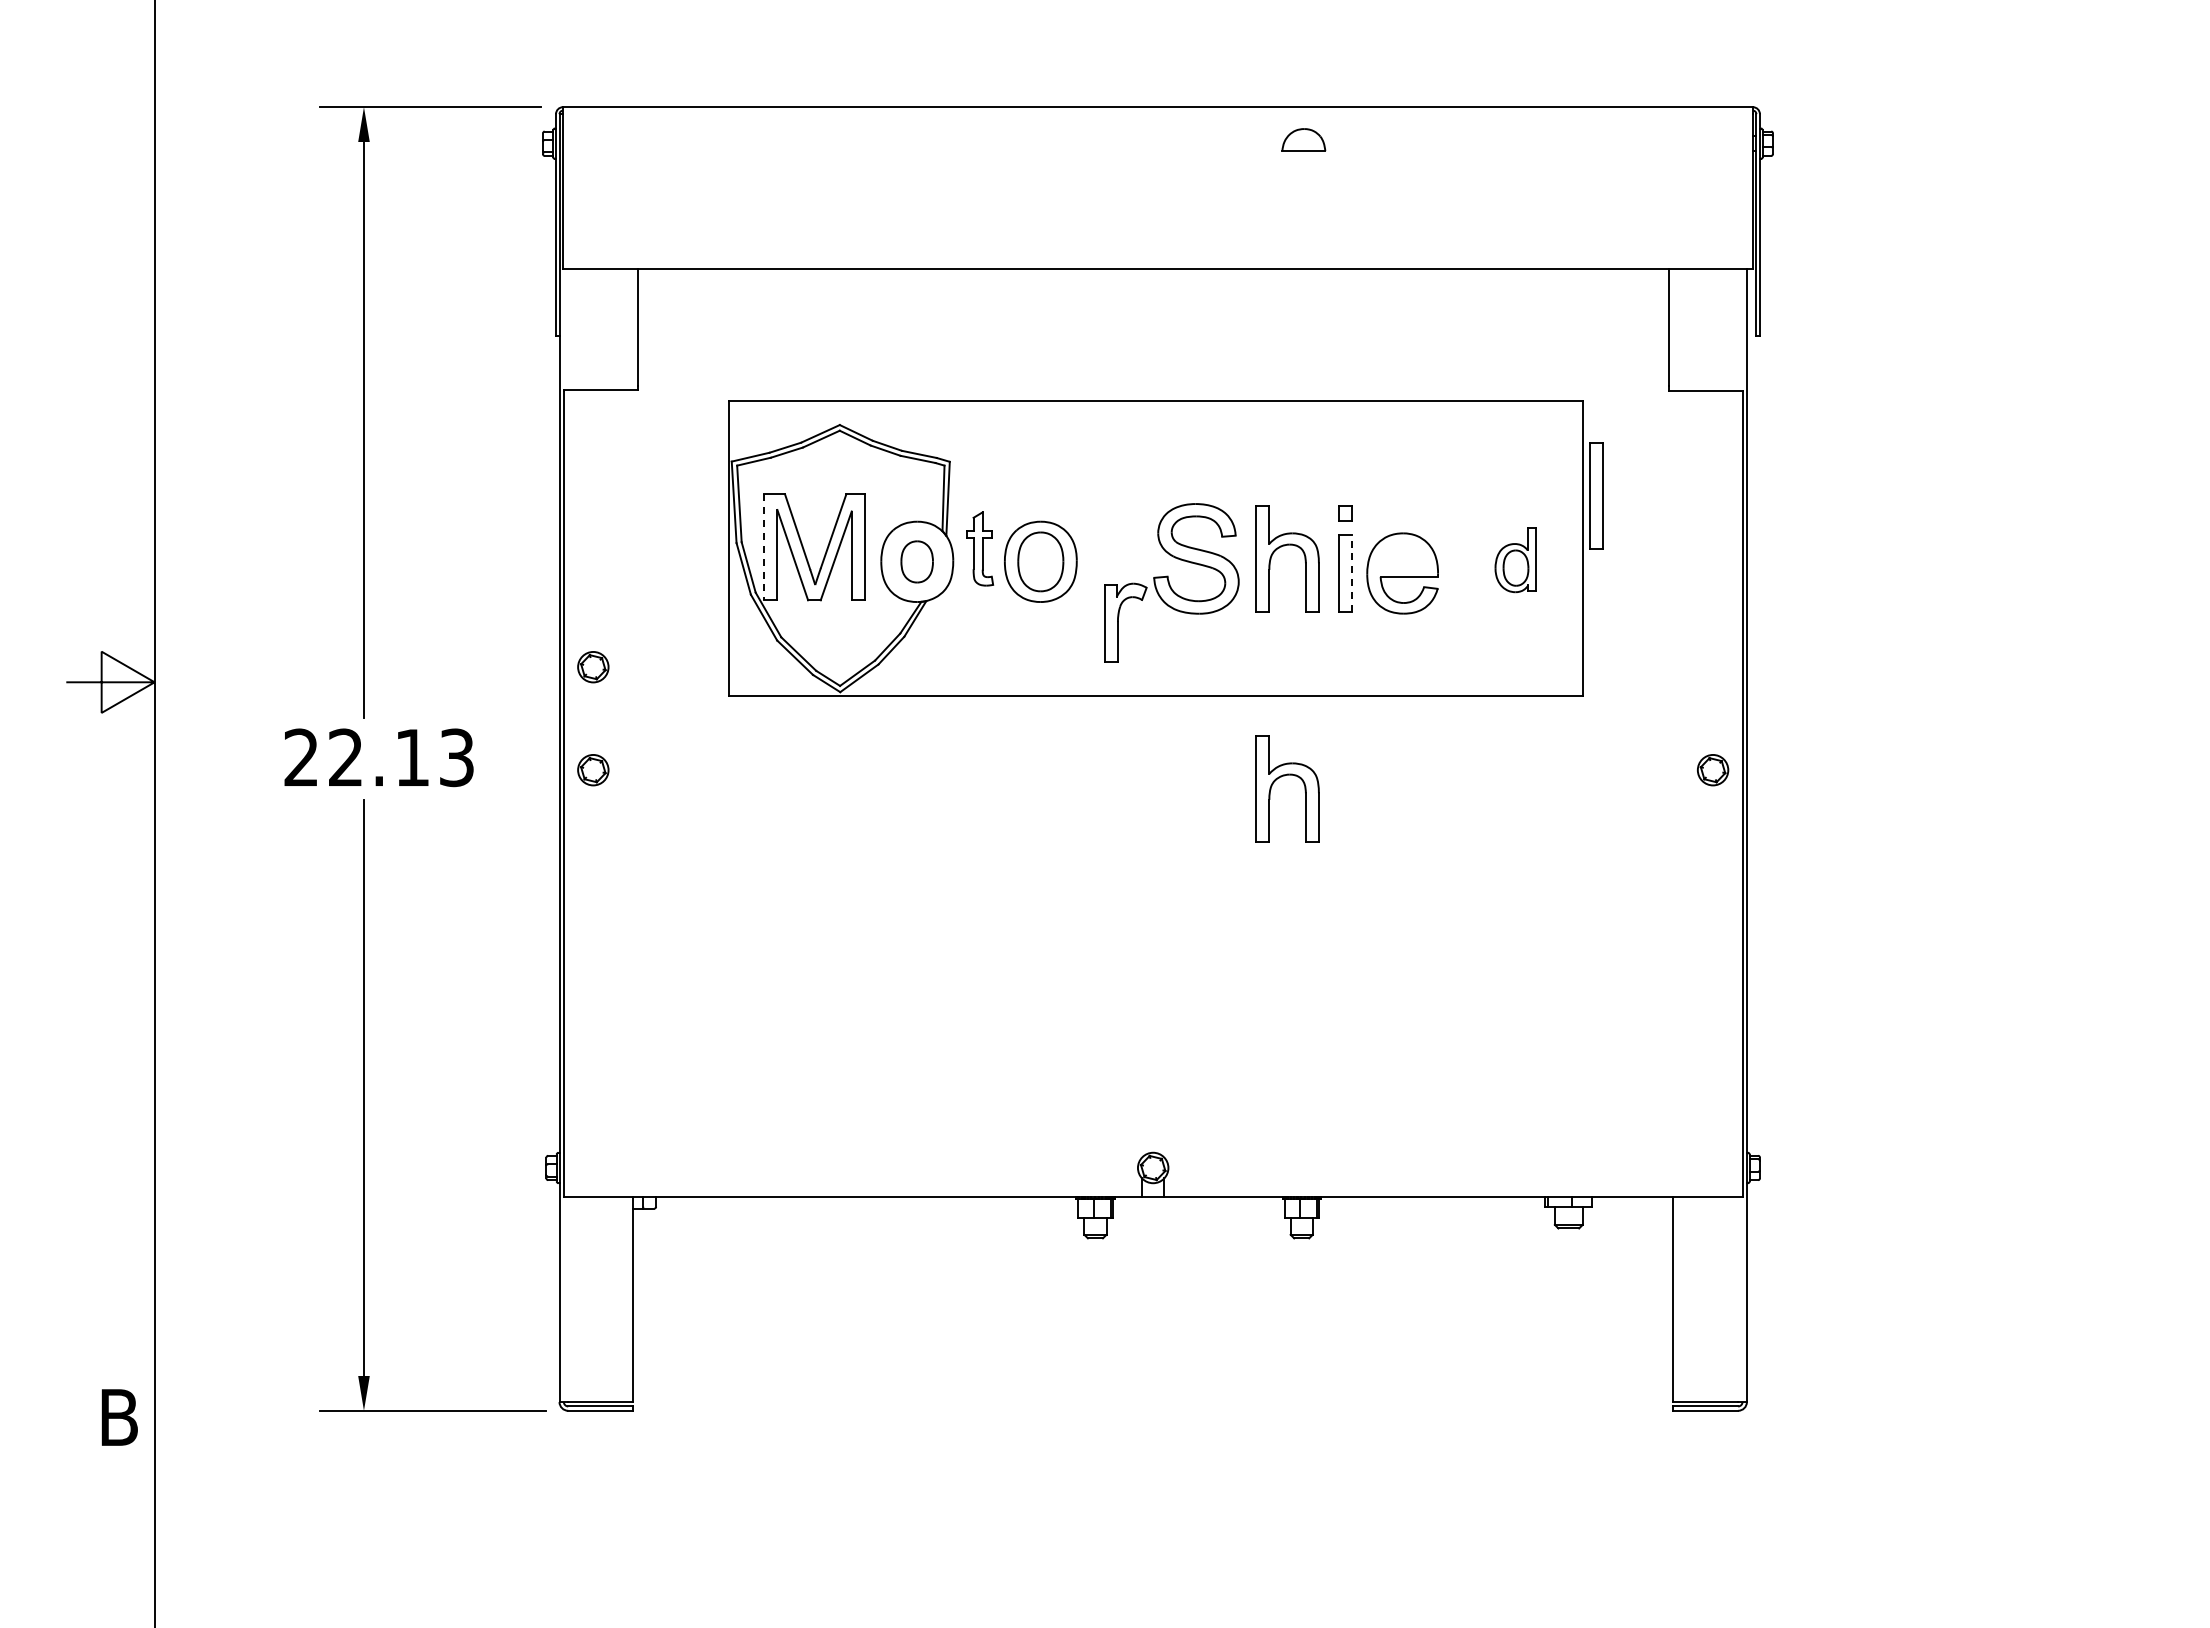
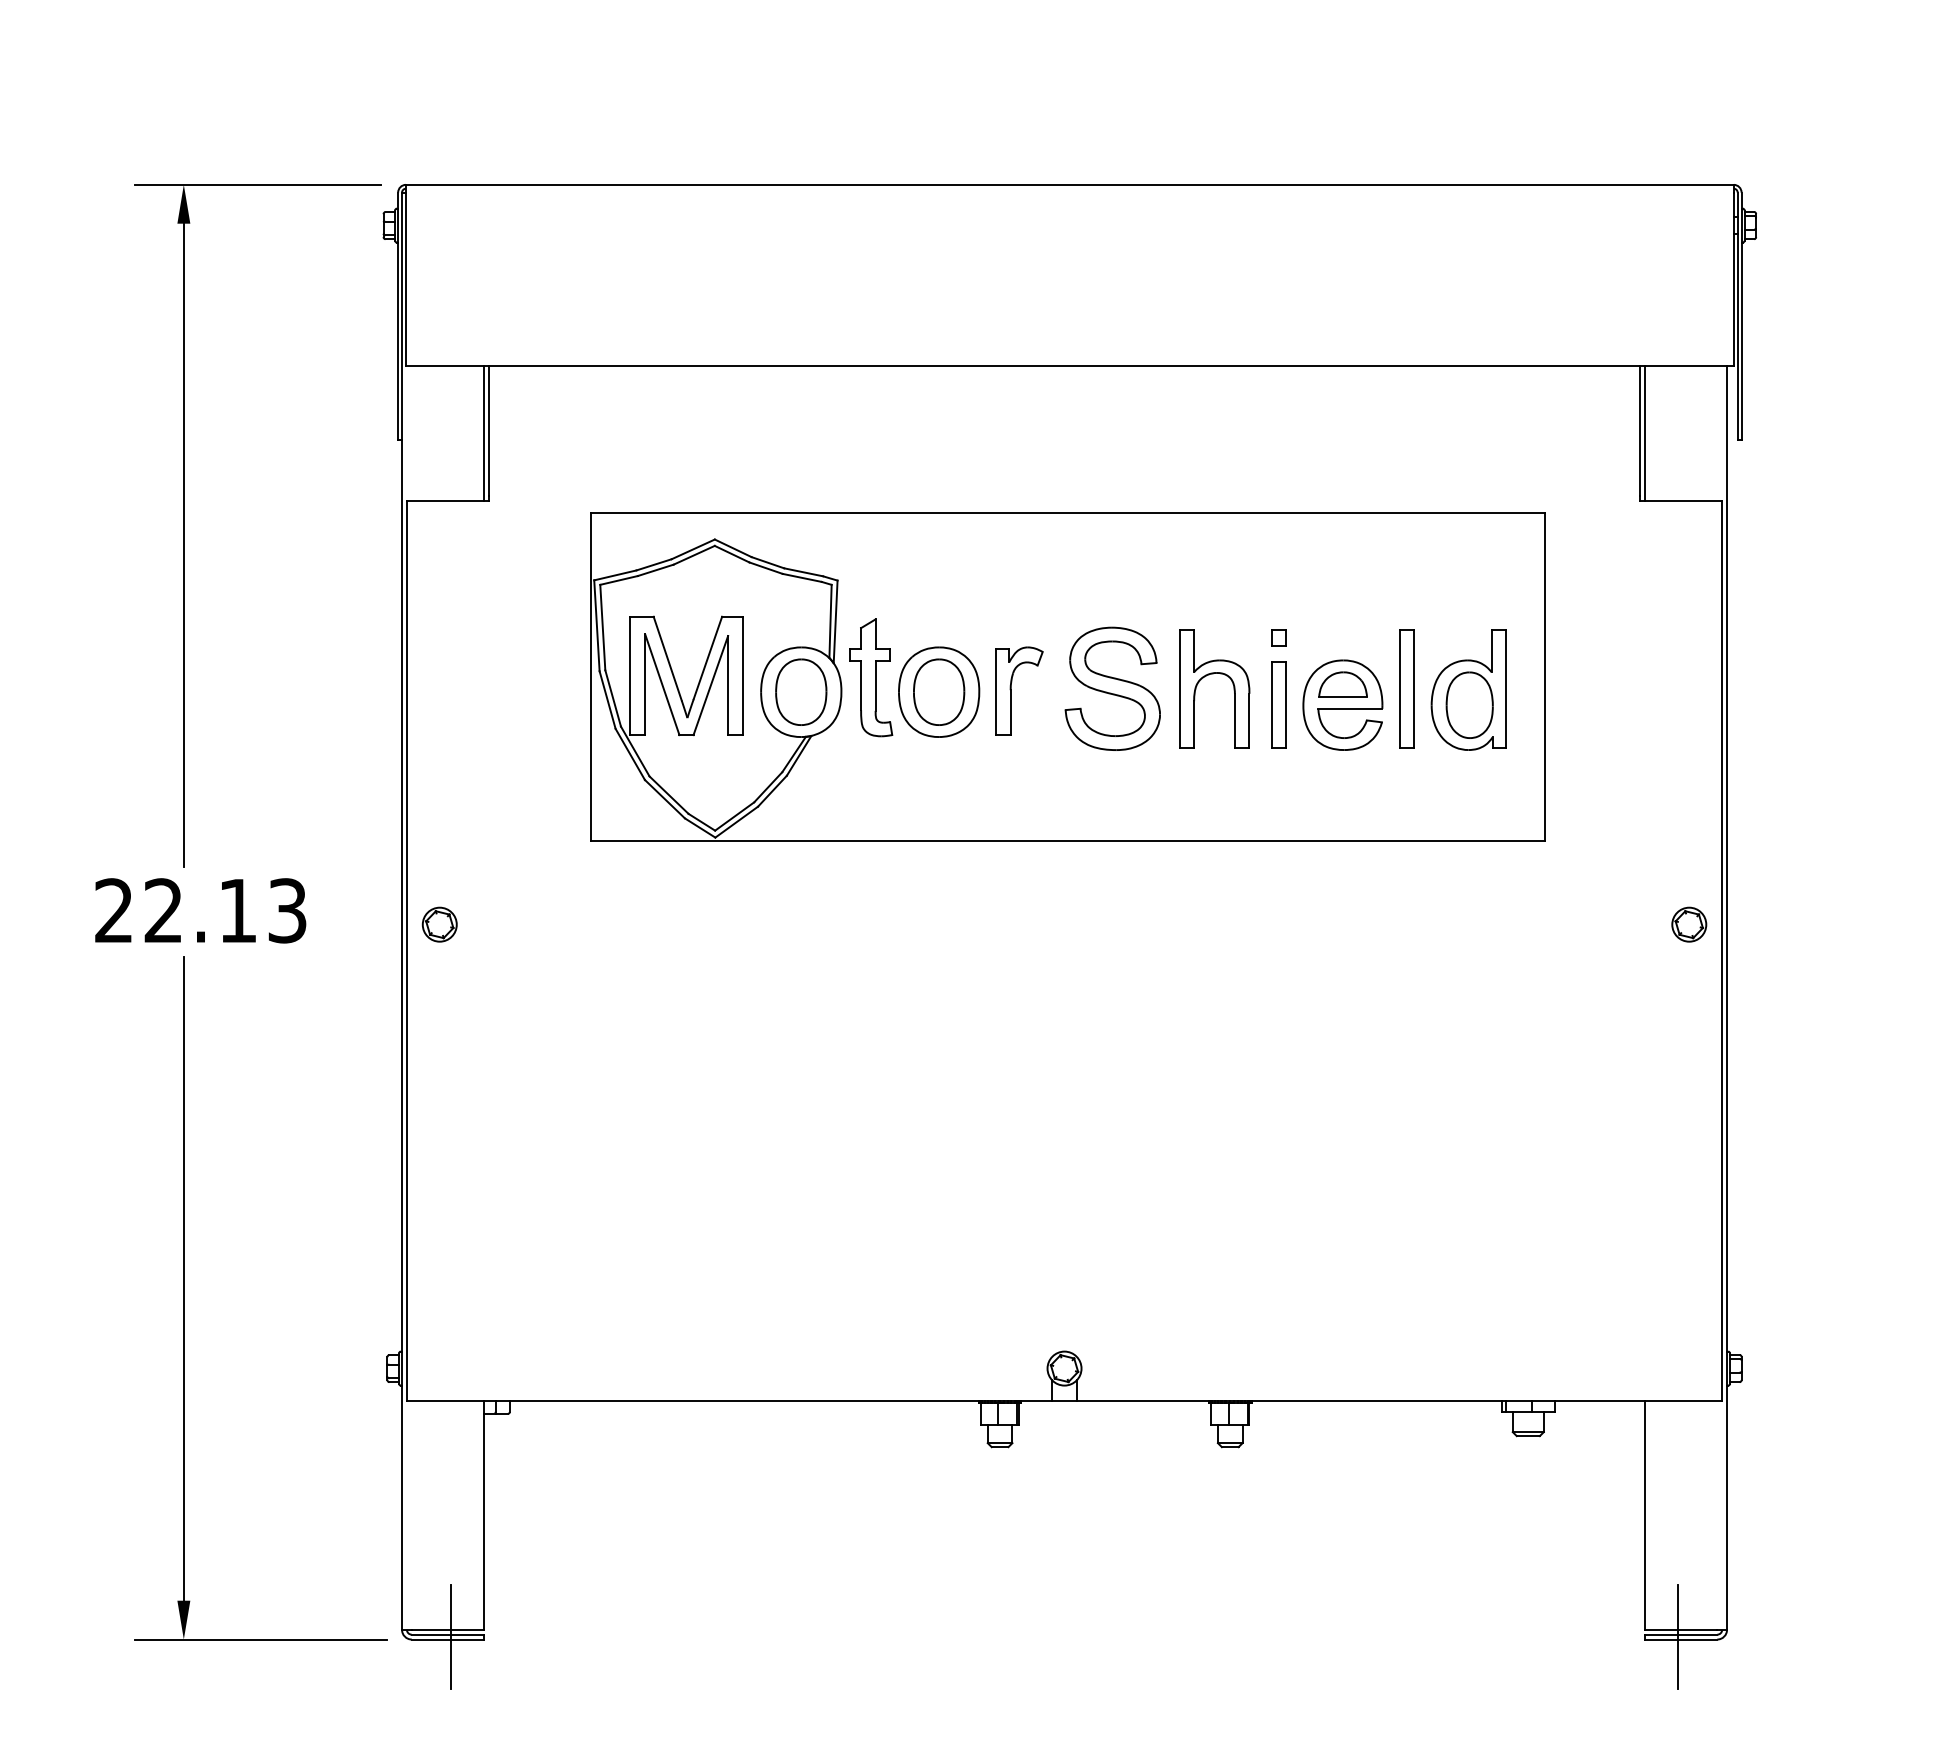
part: (1303, 139) -> (1342, 683), moved
line: (633, 329) -> (484, 432), added
line: (1673, 329) -> (1645, 432), added
part: (1596, 495) -> (1407, 688), moved
line: (763, 547) -> (629, 676), dashed -> solid
part: (979, 548) -> (870, 677), size x1.43
part: (1515, 559) -> (1468, 689), size x1.67
part: (916, 561) -> (800, 691), size x1.43
line: (1351, 573) -> (1285, 705), dashed -> solid
part: (1118, 622) -> (1011, 690), moved
part: (593, 667) -> (439, 810), removed
part: (1284, 776) -> (1211, 931), removed
line: (603, 1408) -> (451, 1636), added
line: (1702, 1408) -> (1677, 1636), added

